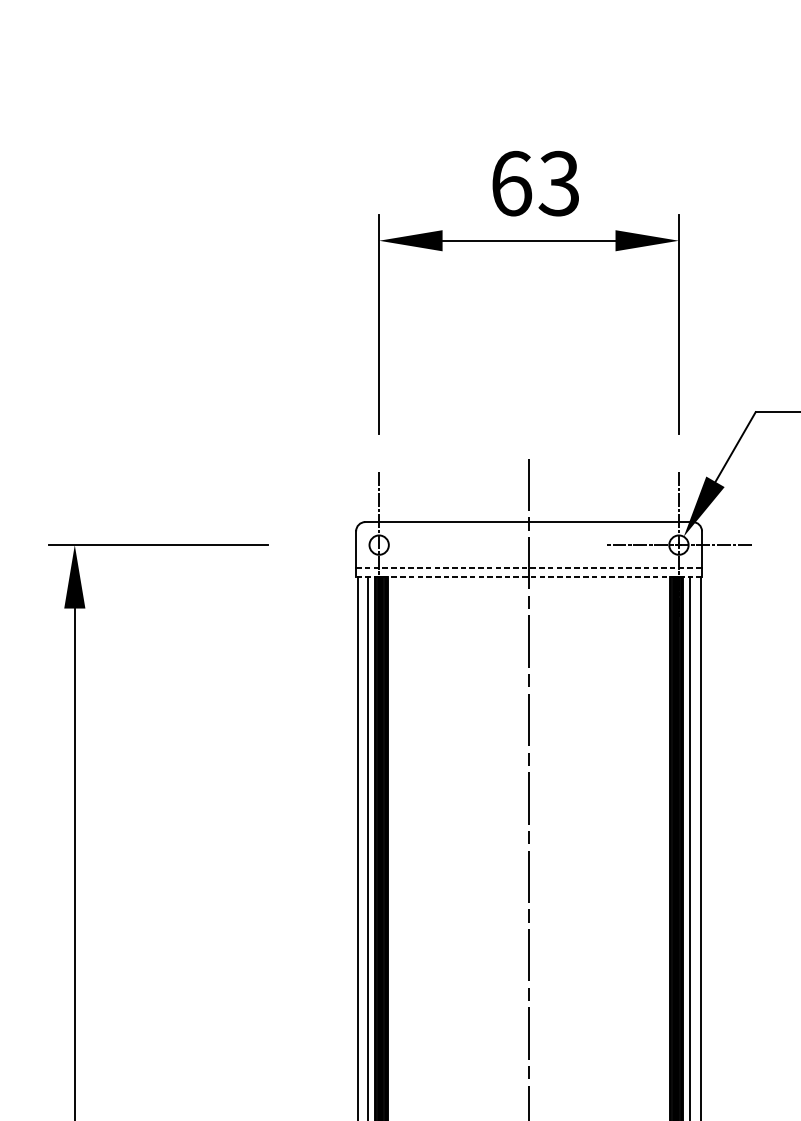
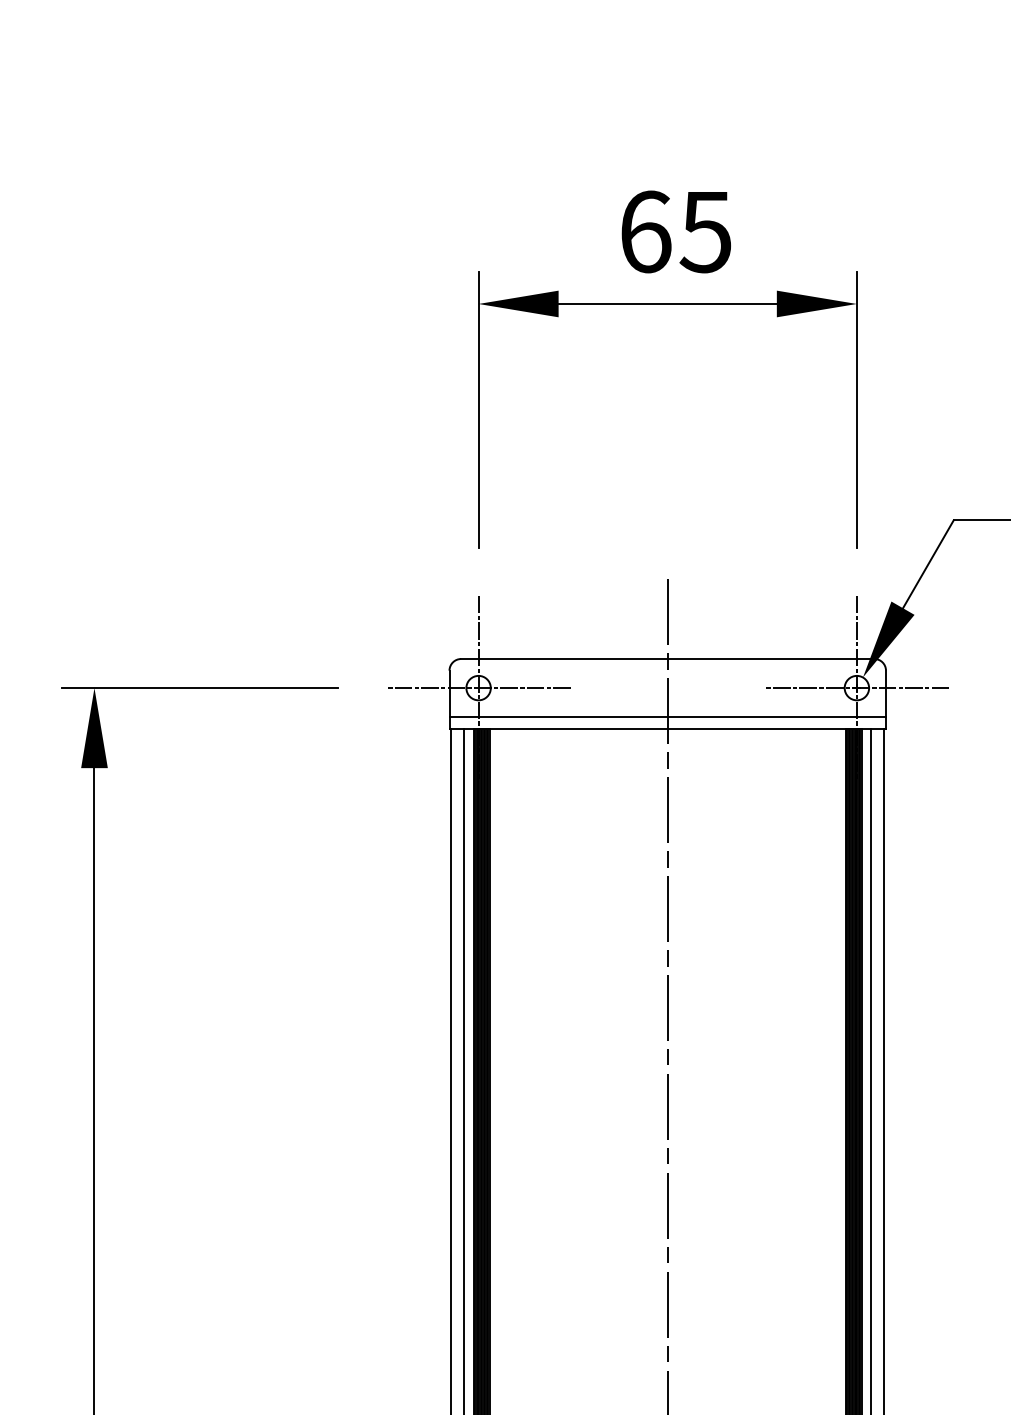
text: (558, 183) -> (704, 231), 63 -> 65
line: (379, 545) -> (478, 688), added
line: (529, 568) -> (668, 717), dashed -> solid
line: (528, 577) -> (667, 728), dashed -> solid

